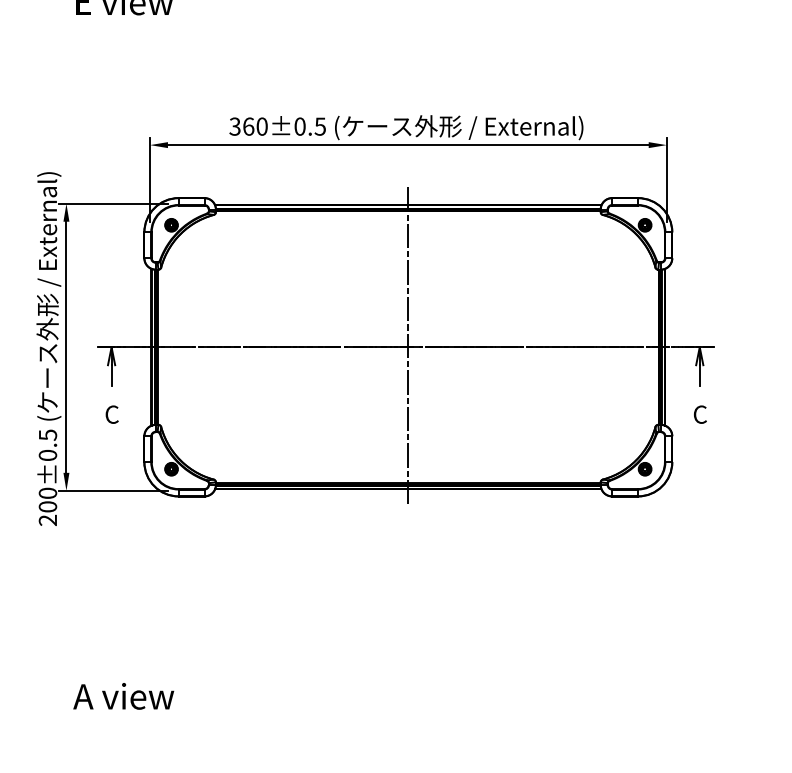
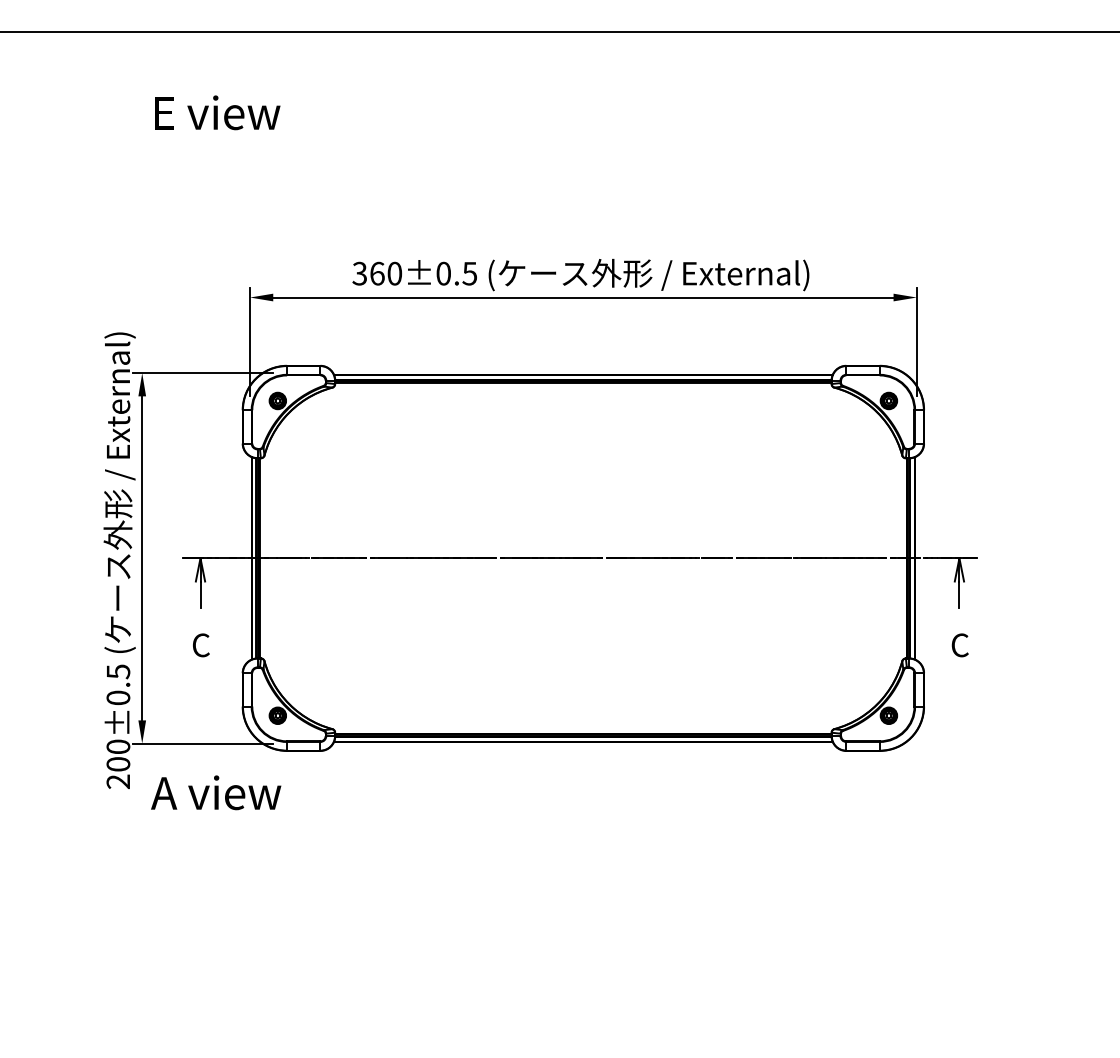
line: (408, 346) -> (583, 557), removed
text: (123, 696) -> (216, 792), moved

